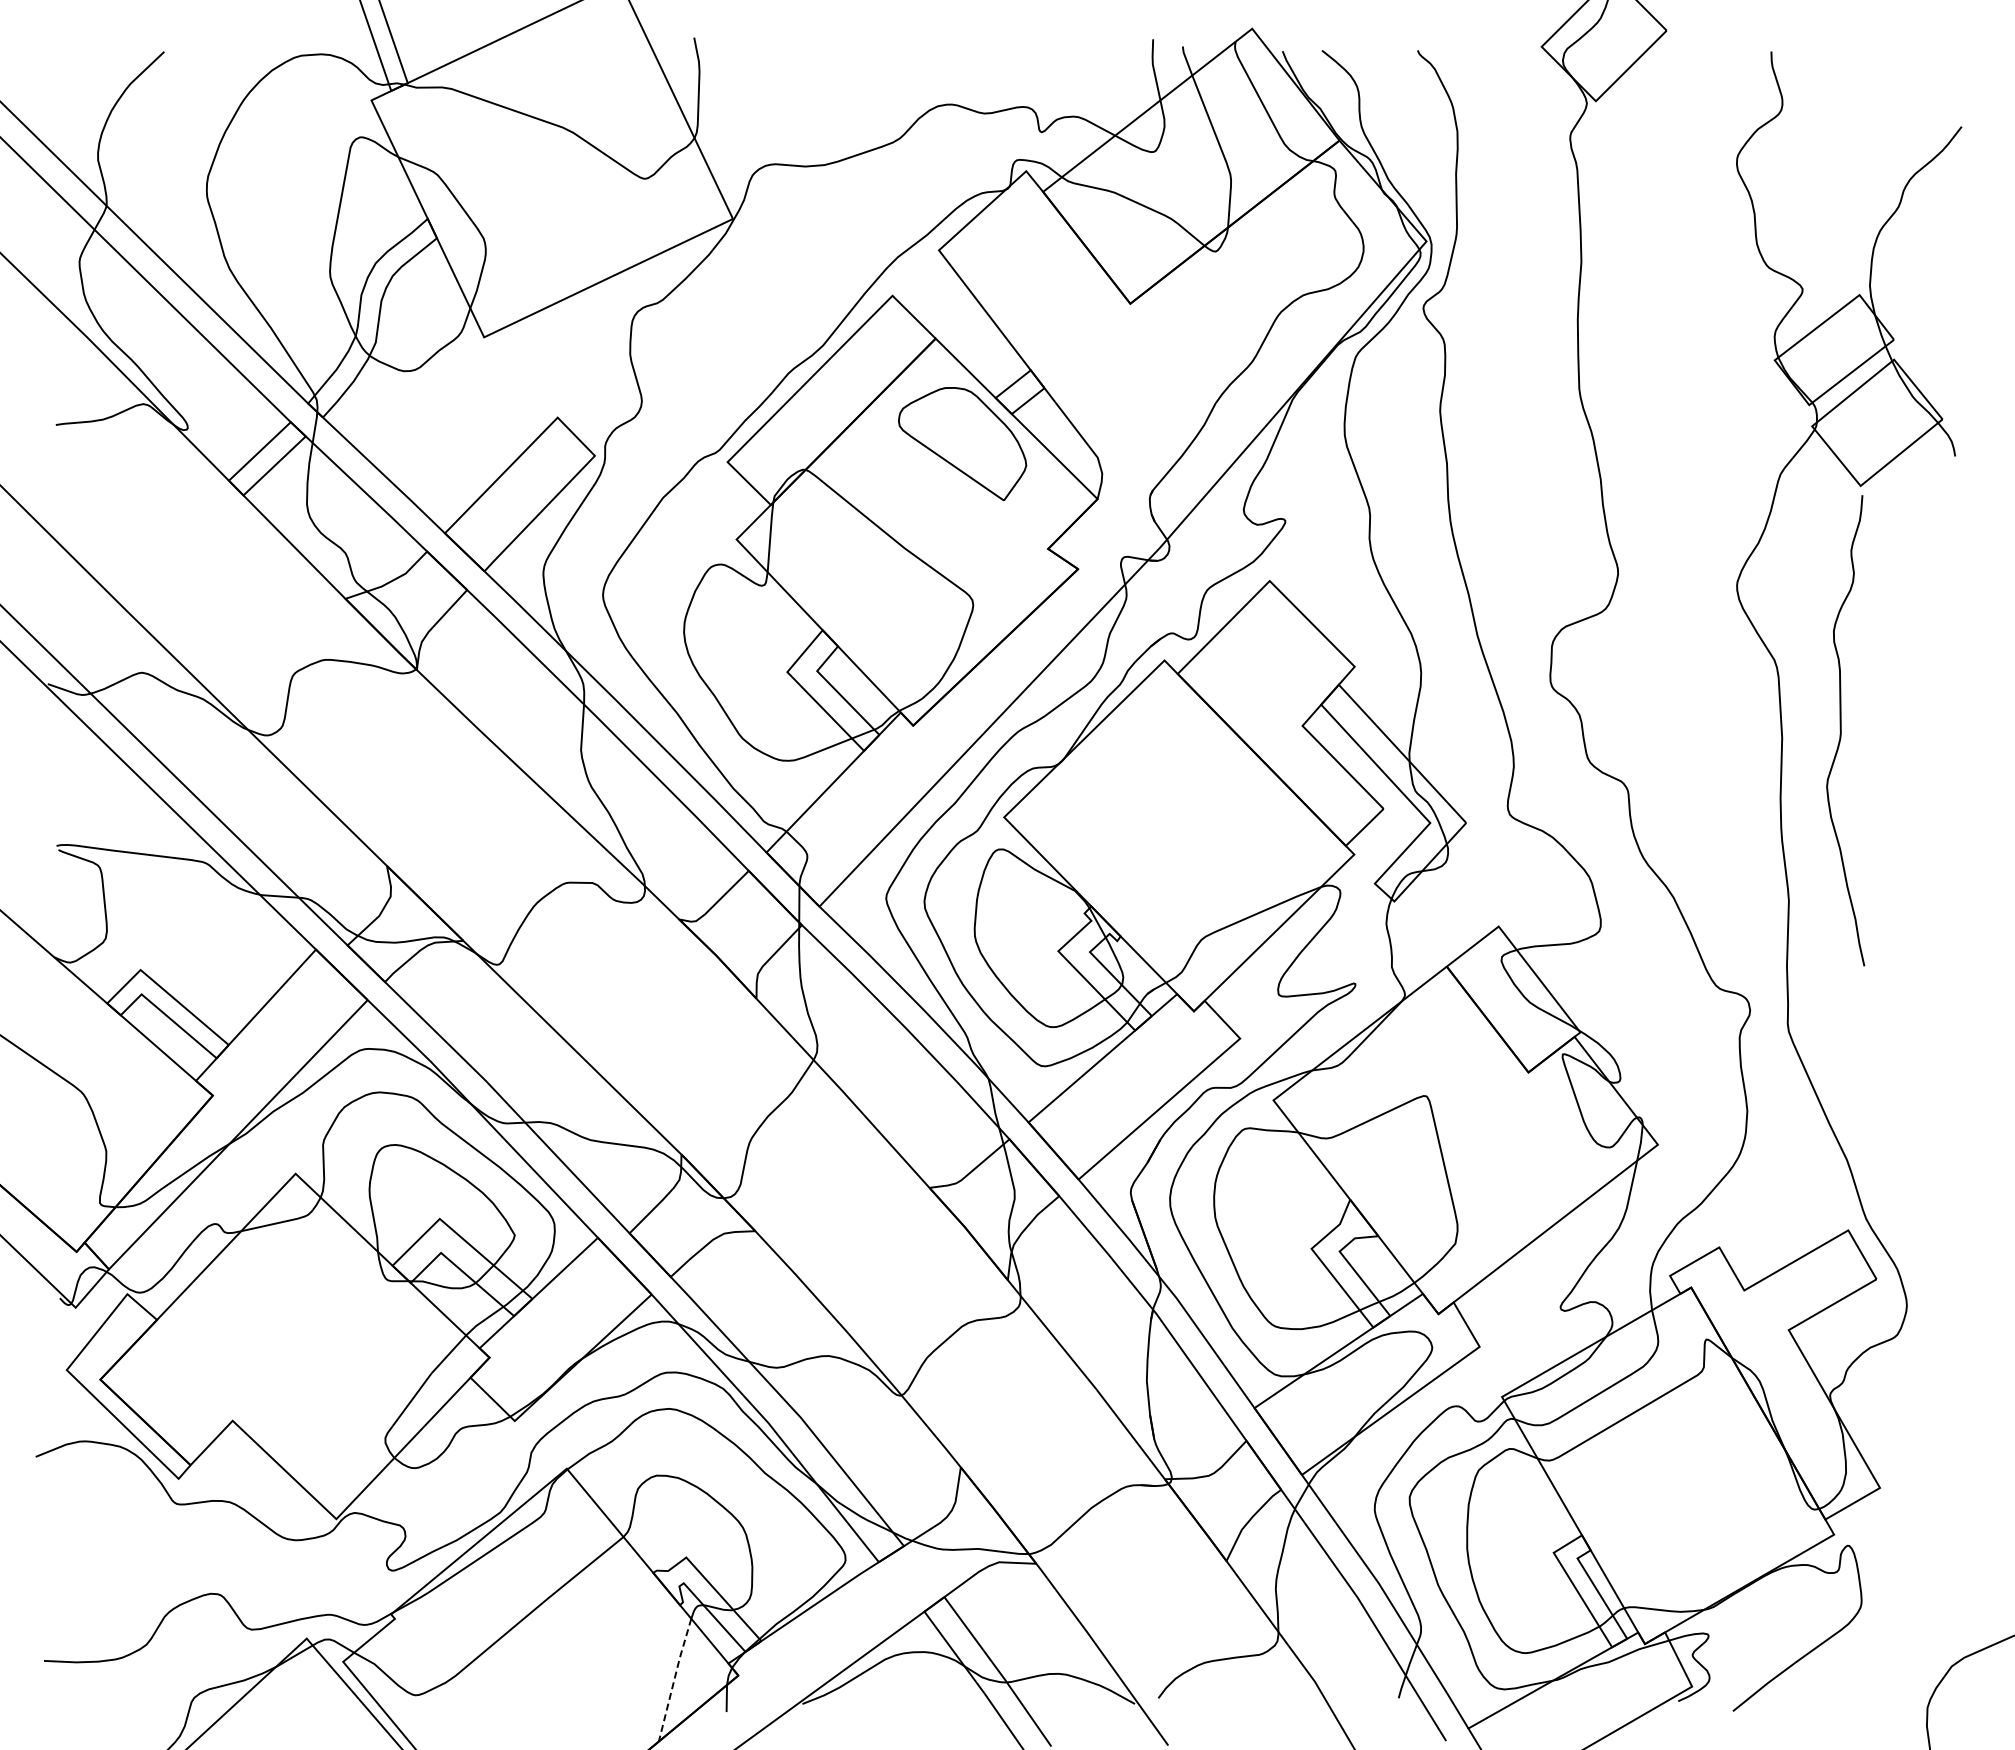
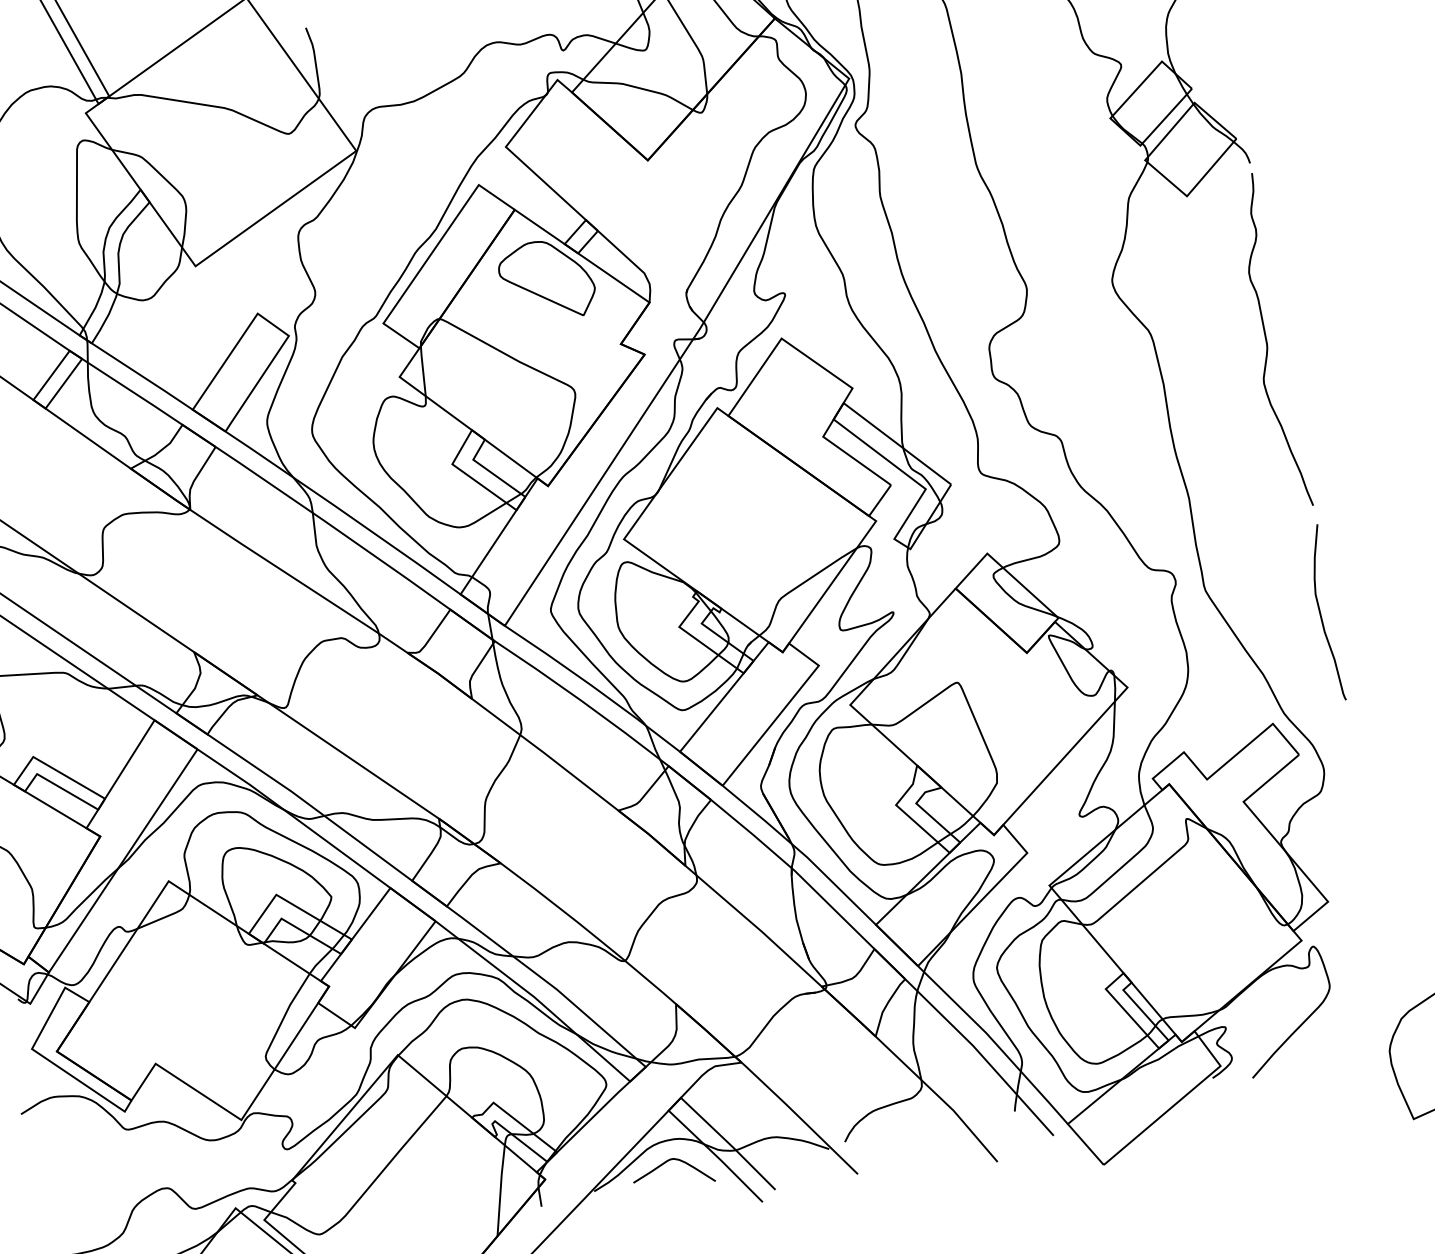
curve: (1841, 730) -> (1267, 342), moved
curve: (1941, 1091) -> (1321, 613), added
line: (674, 1679) -> (500, 1190), dashed -> solid
curve: (908, 1682) -> (666, 1162), added

